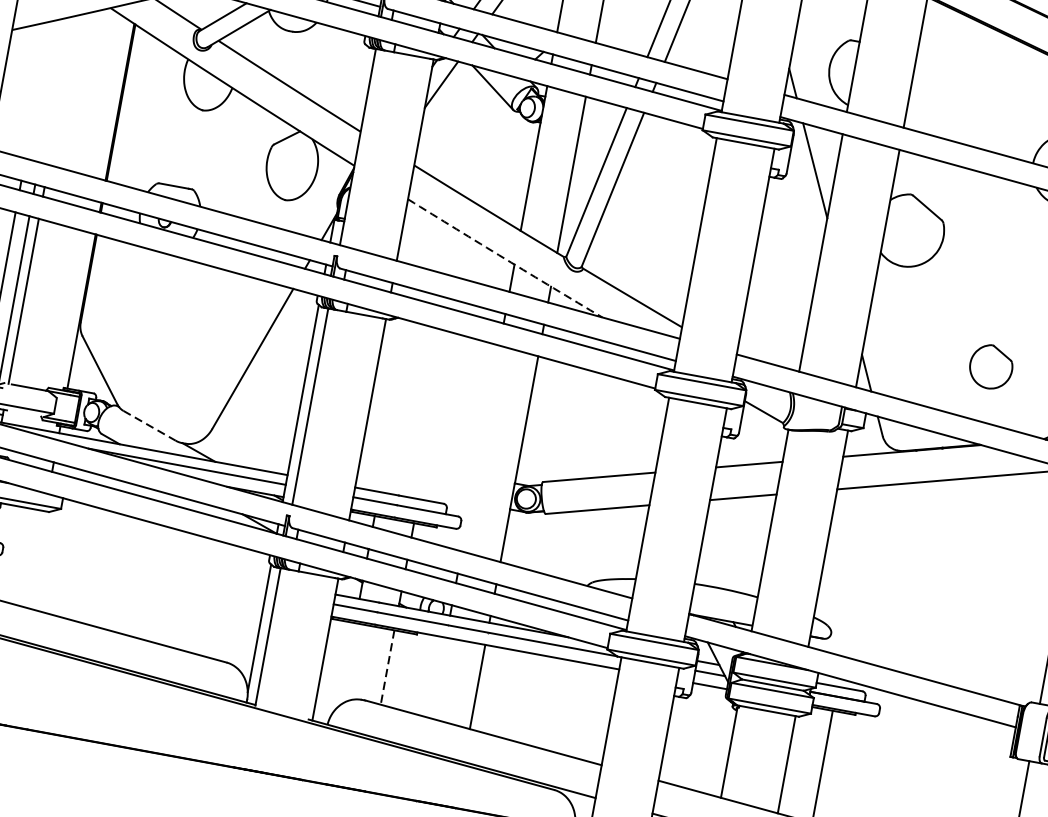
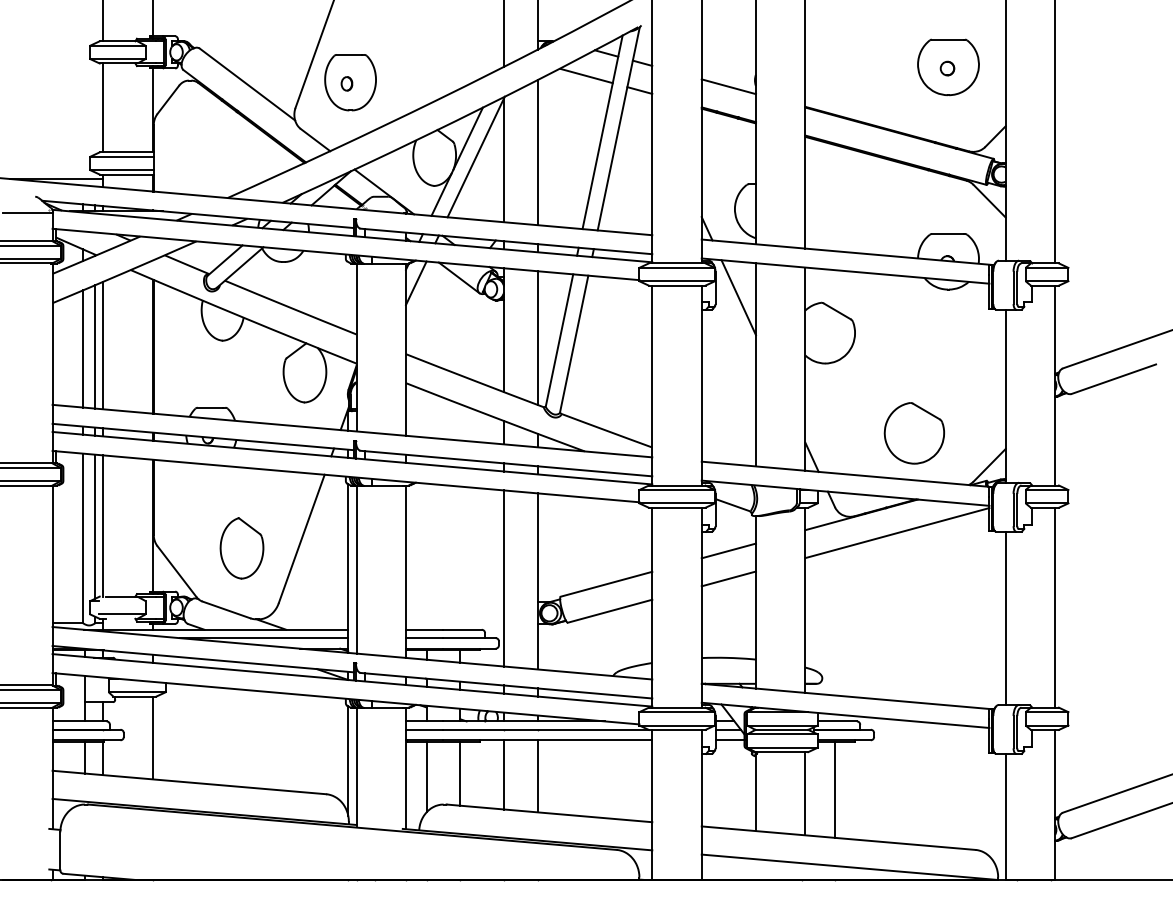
line: (38, 89) -> (83, 348), added
line: (53, 89) -> (95, 346), added
line: (62, 90) -> (103, 345), added
line: (505, 258) -> (495, 417), dashed -> solid
part: (180, 357) -> (241, 548), added
part: (990, 366) -> (913, 433), size x1.67
line: (149, 426) -> (226, 610), dashed -> solid
line: (481, 448) -> (504, 578), added
line: (35, 559) -> (152, 737), added
line: (347, 664) -> (426, 777), added
line: (388, 667) -> (460, 773), dashed -> solid
line: (439, 677) -> (504, 774), added

